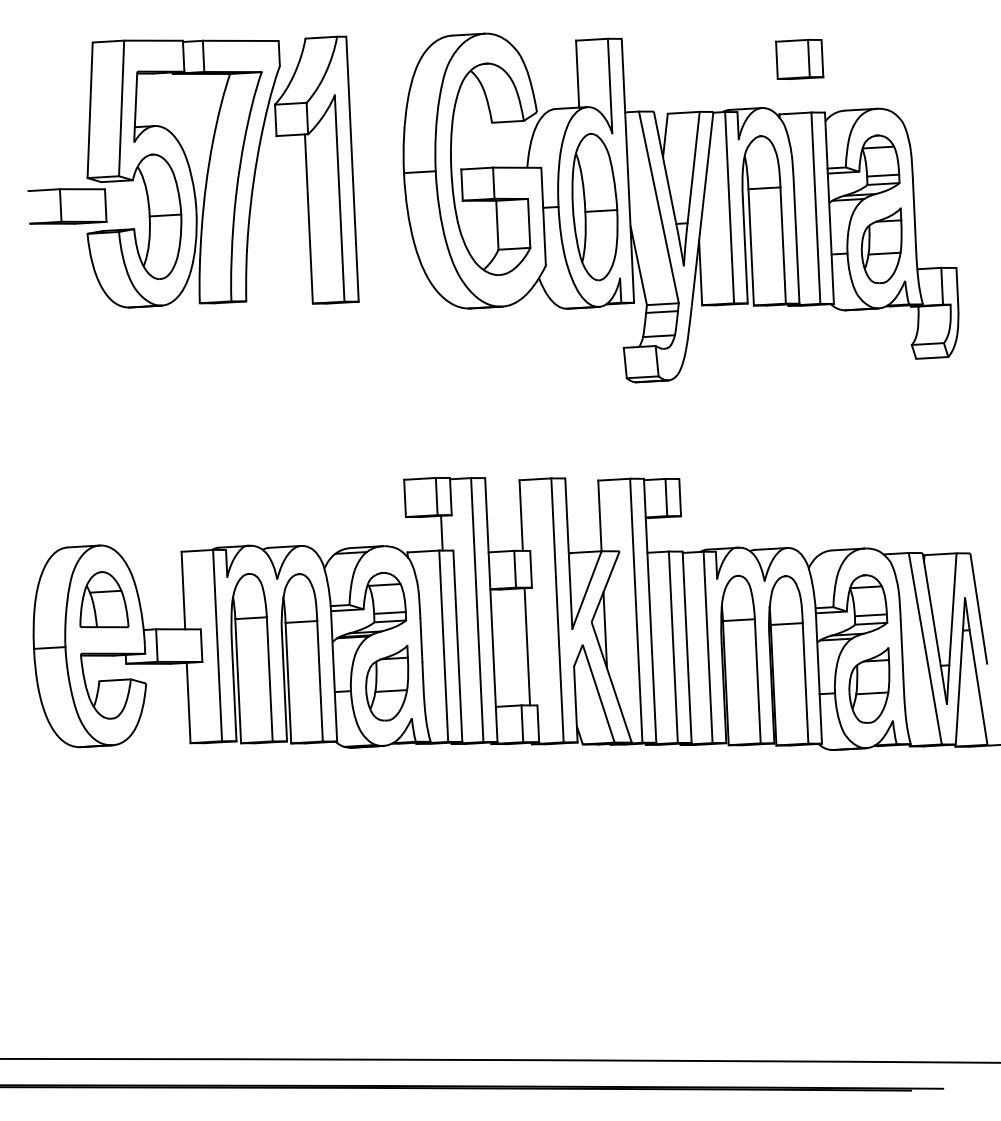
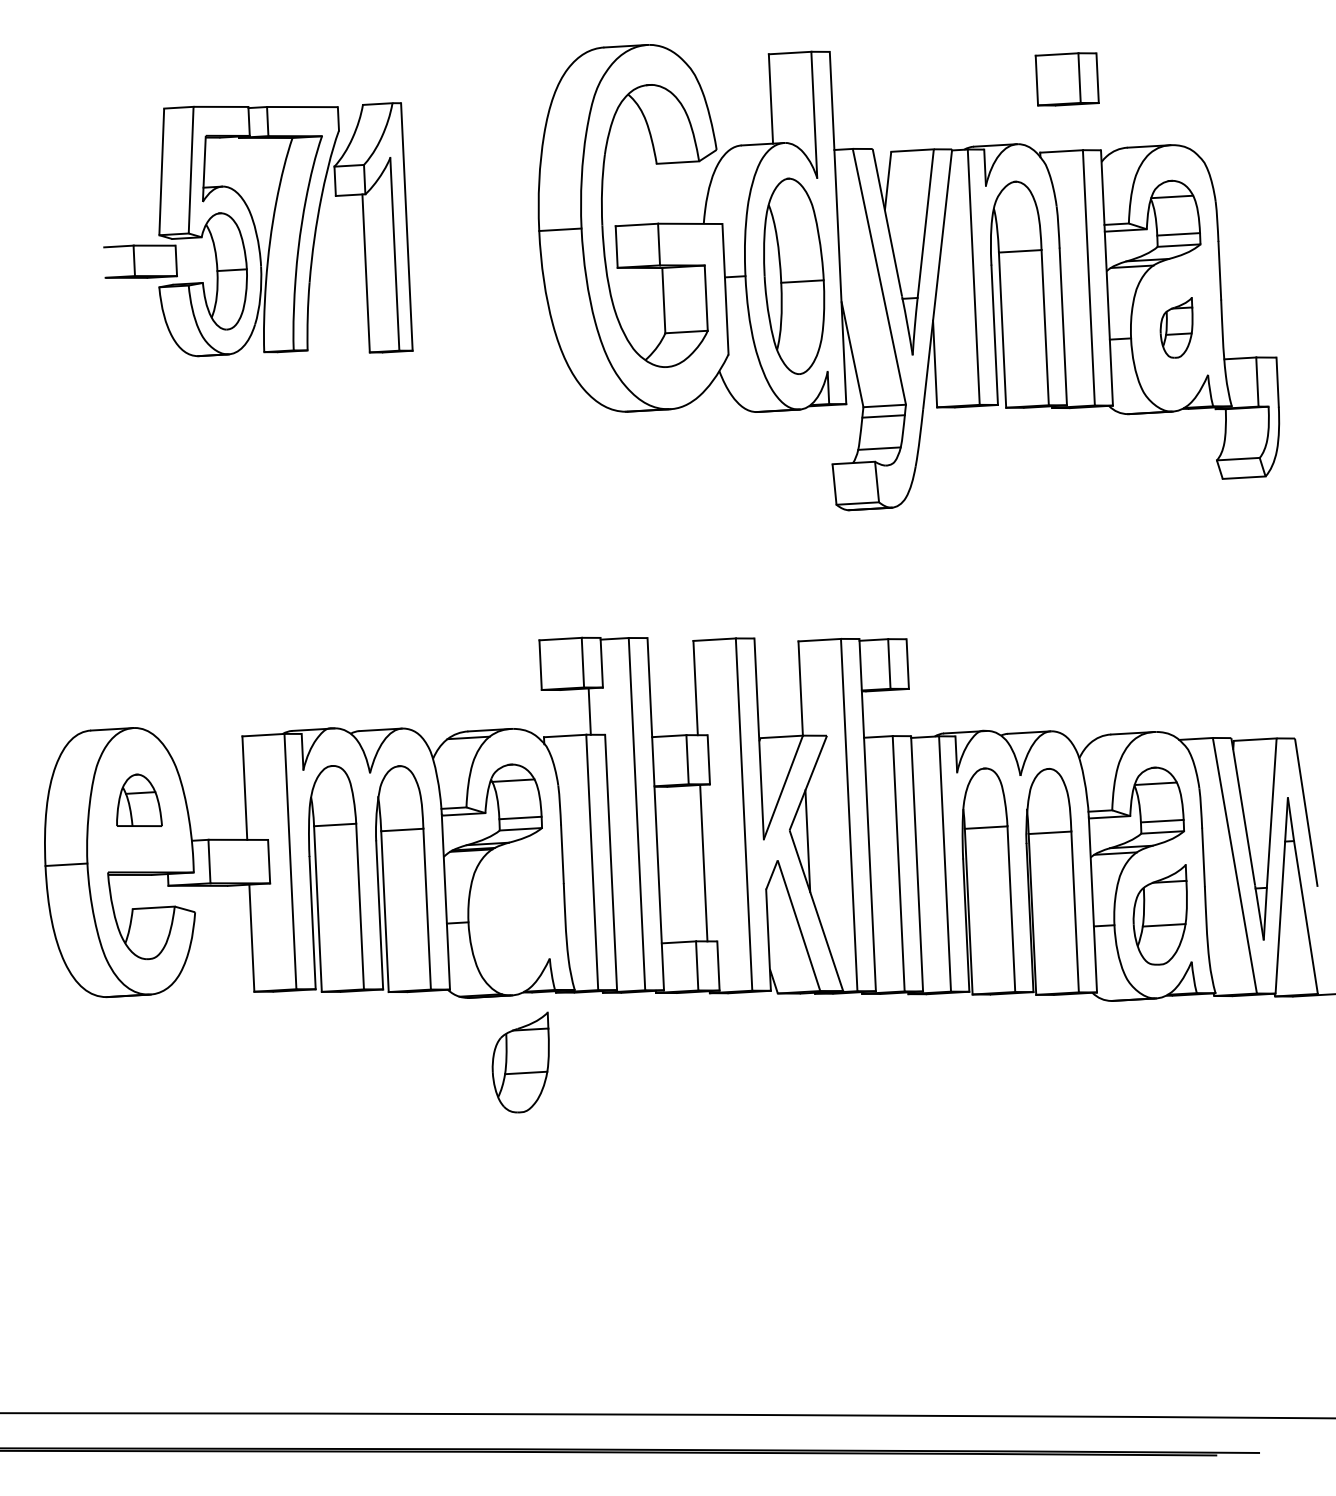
part: (193, 171) -> (258, 228), size x0.7
part: (881, 245) -> (1176, 327), size x0.6
part: (104, 599) -> (139, 800), size x0.7
part: (387, 682) -> (521, 1061), moved

